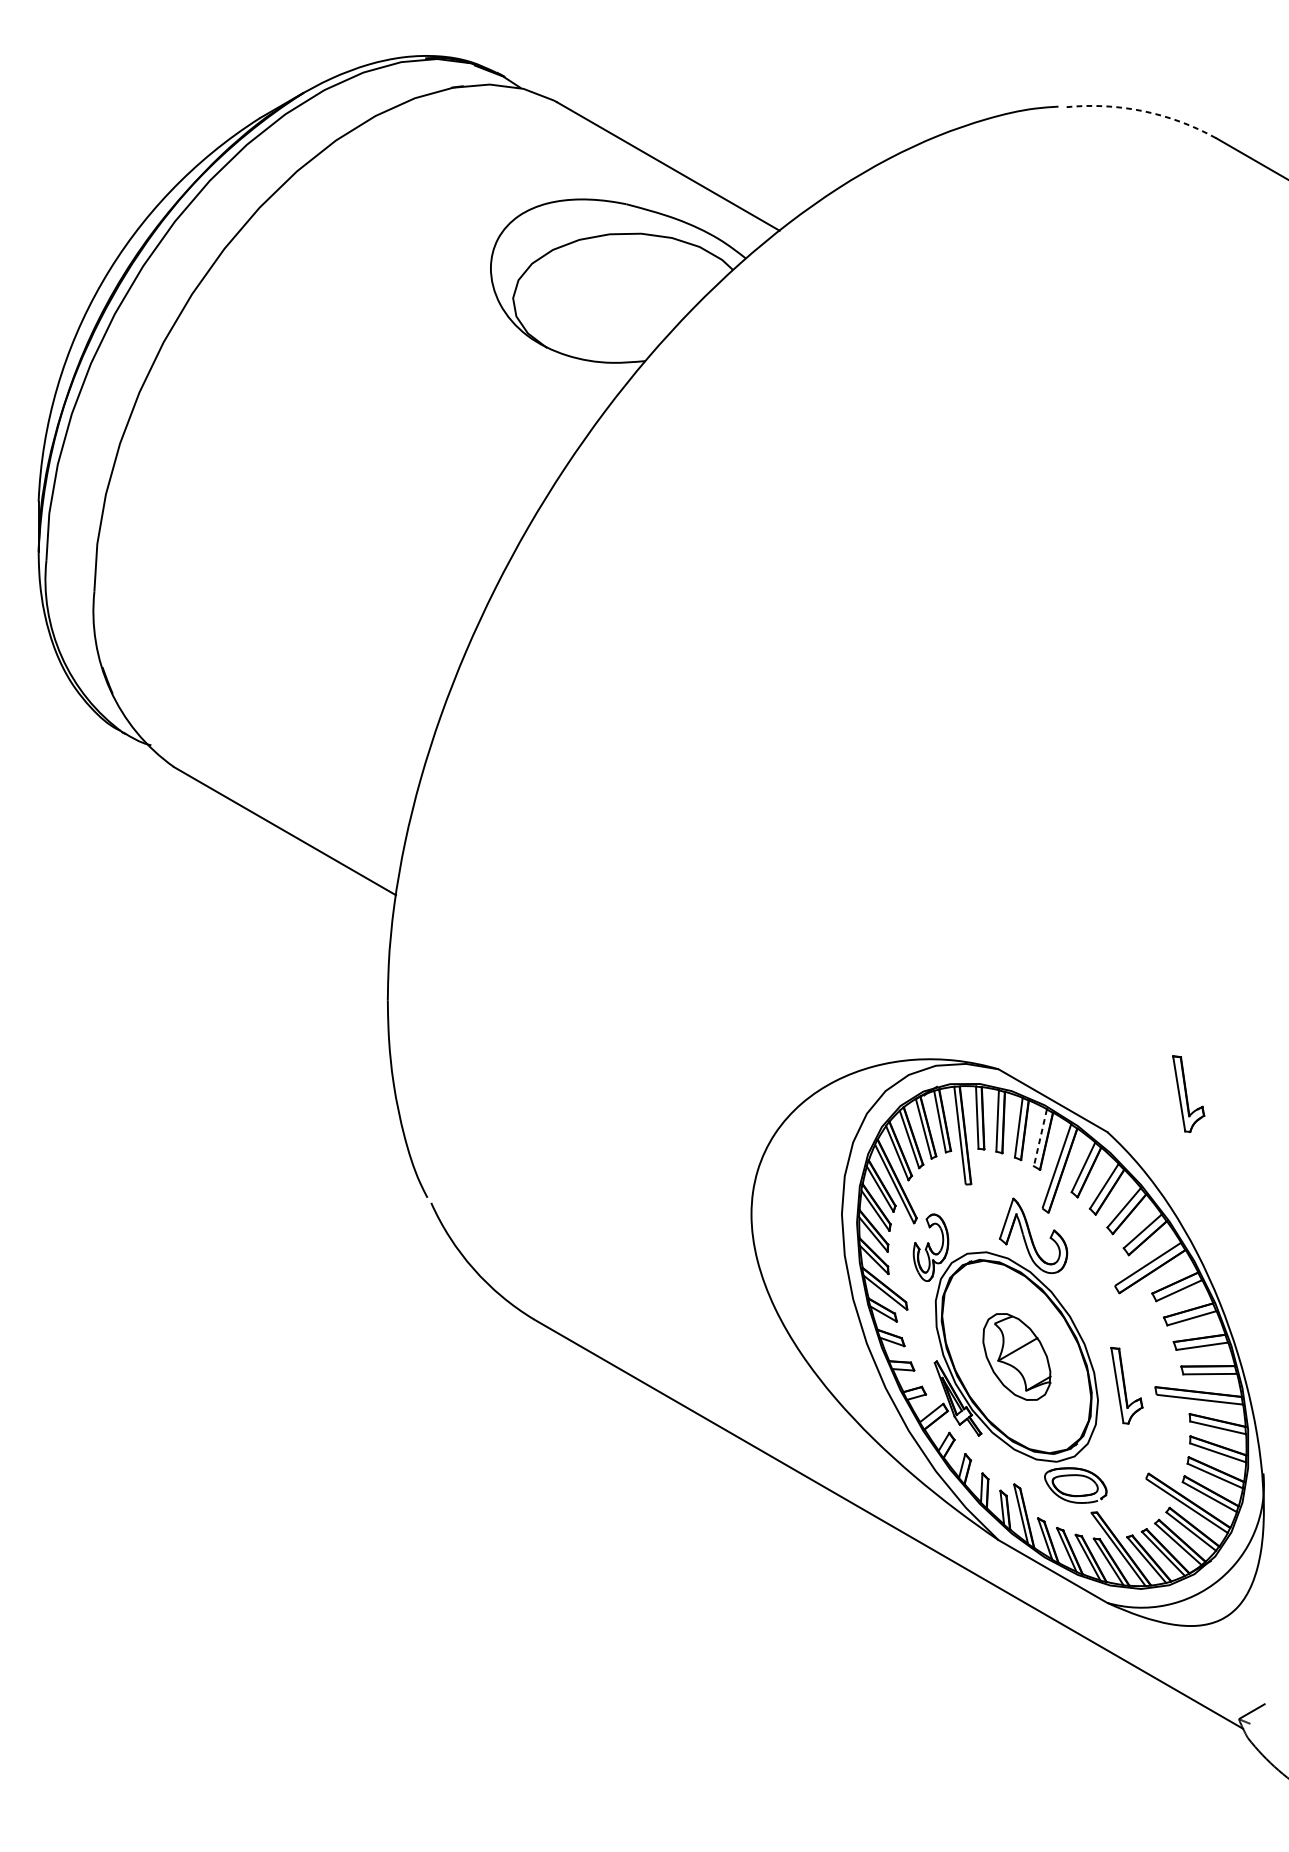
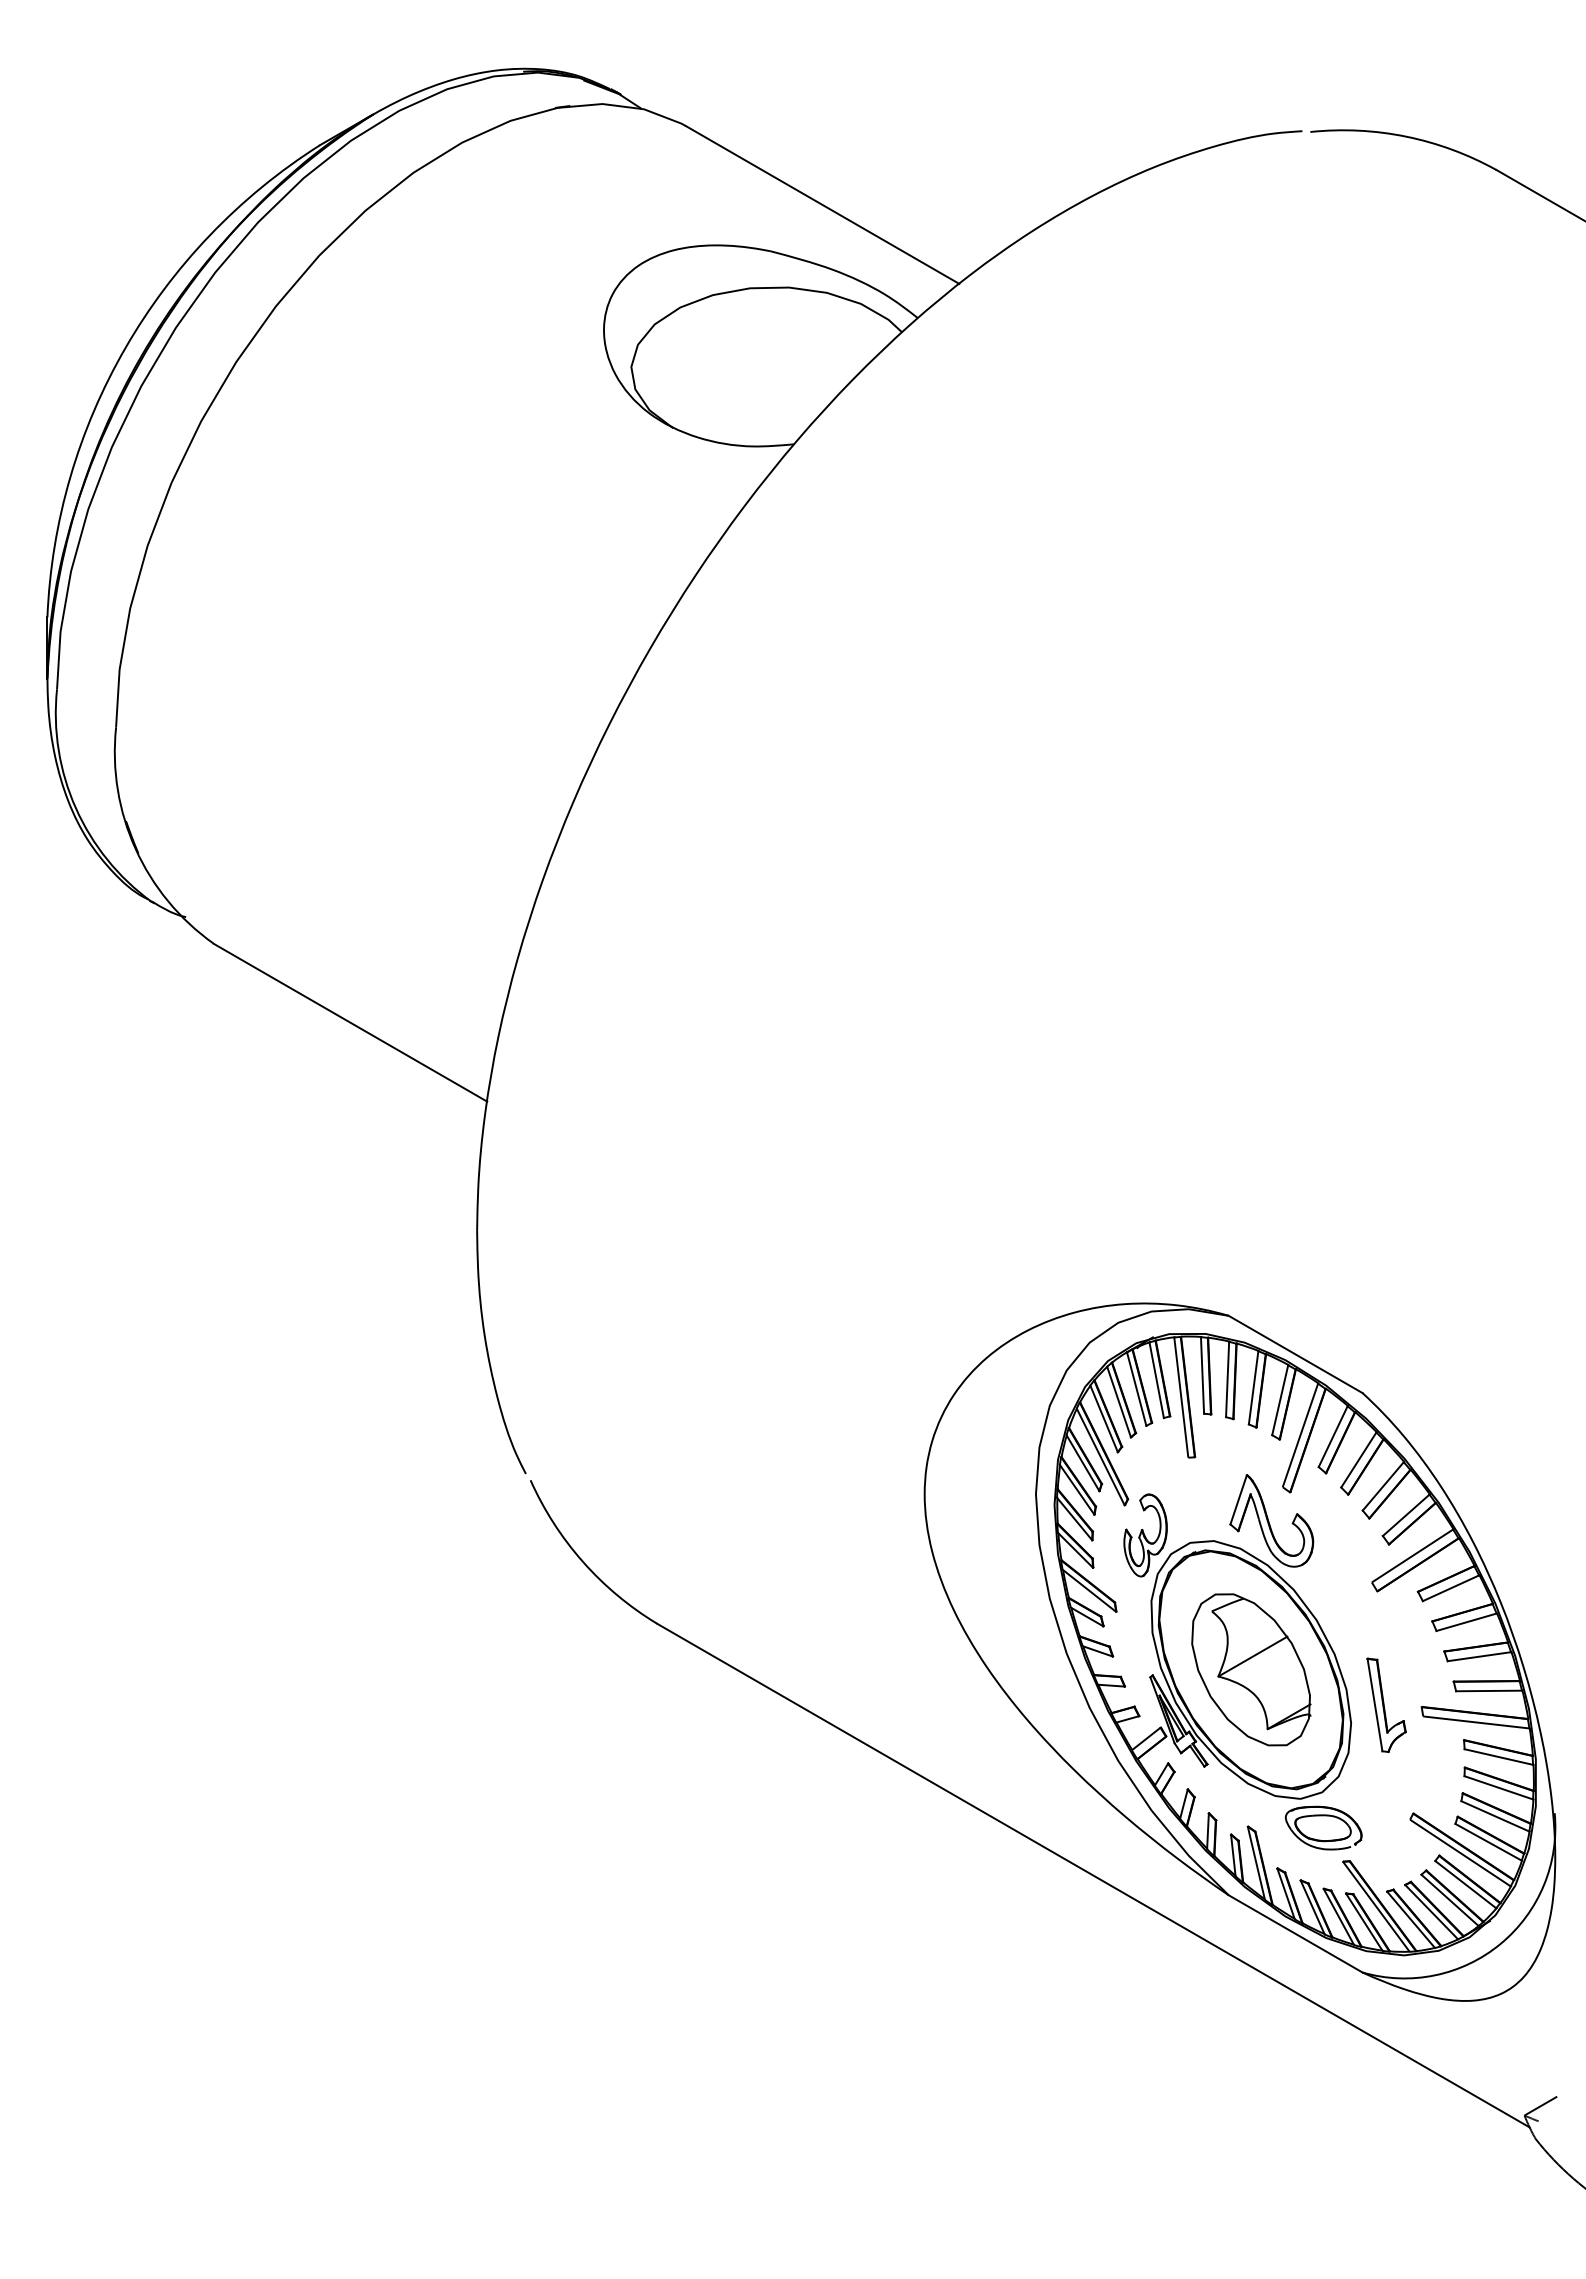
arc: (1143, 110) -> (1406, 136), dashed -> solid
part: (1188, 1094) -> (1462, 1346), removed
line: (1040, 1138) -> (1280, 1400), dashed -> solid
part: (1017, 1356) -> (1251, 1669), size x1.43

